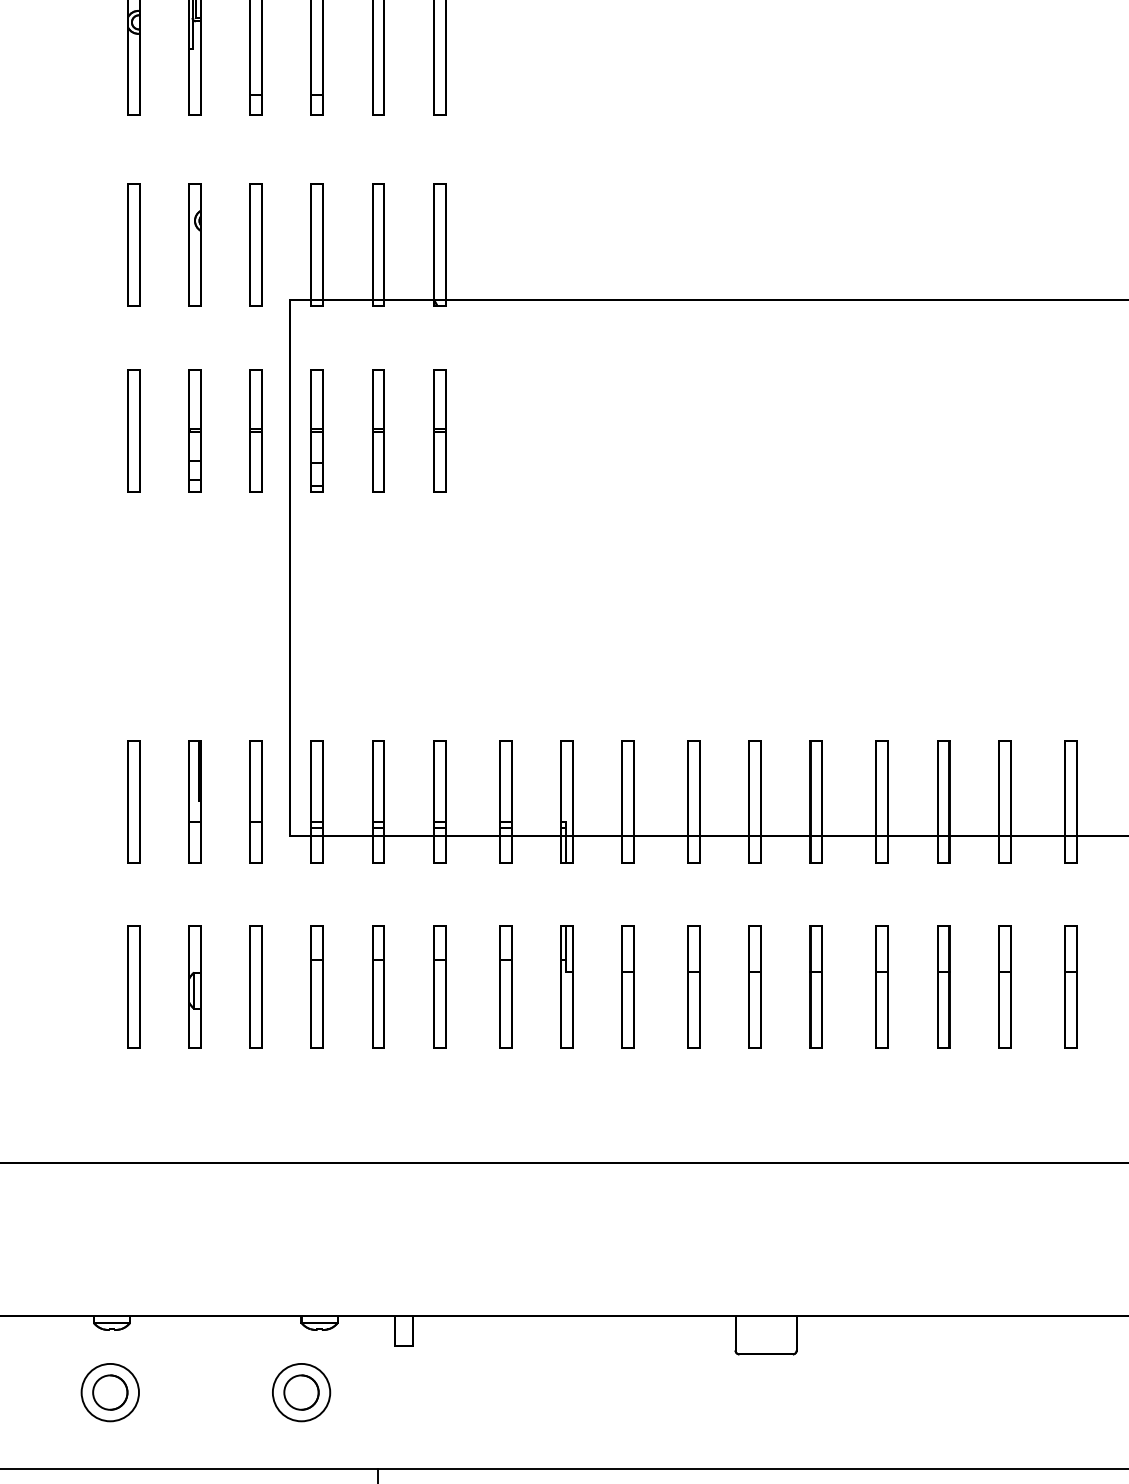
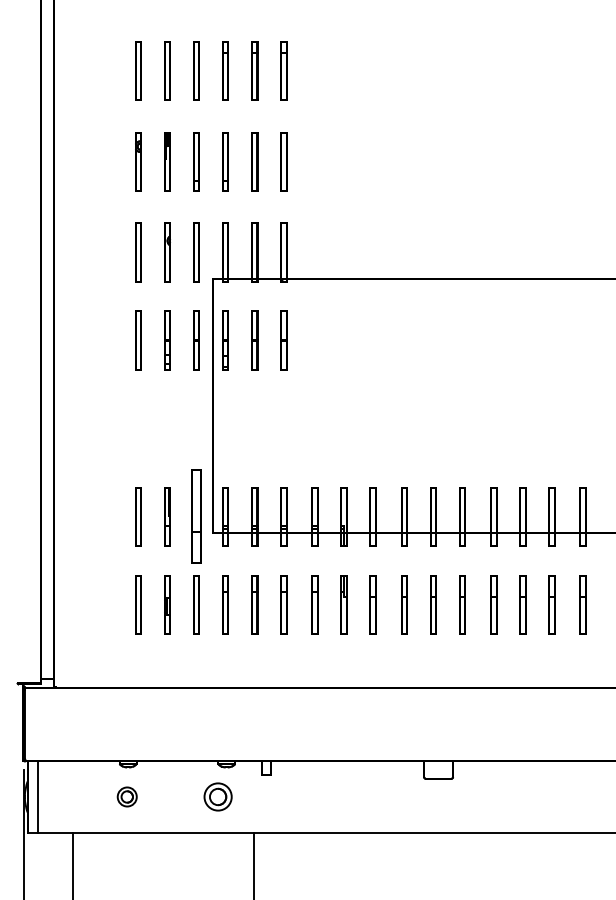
part: (255, 801) -> (196, 516), size x1.6
part: (108, 1391) -> (126, 796), size x0.7

